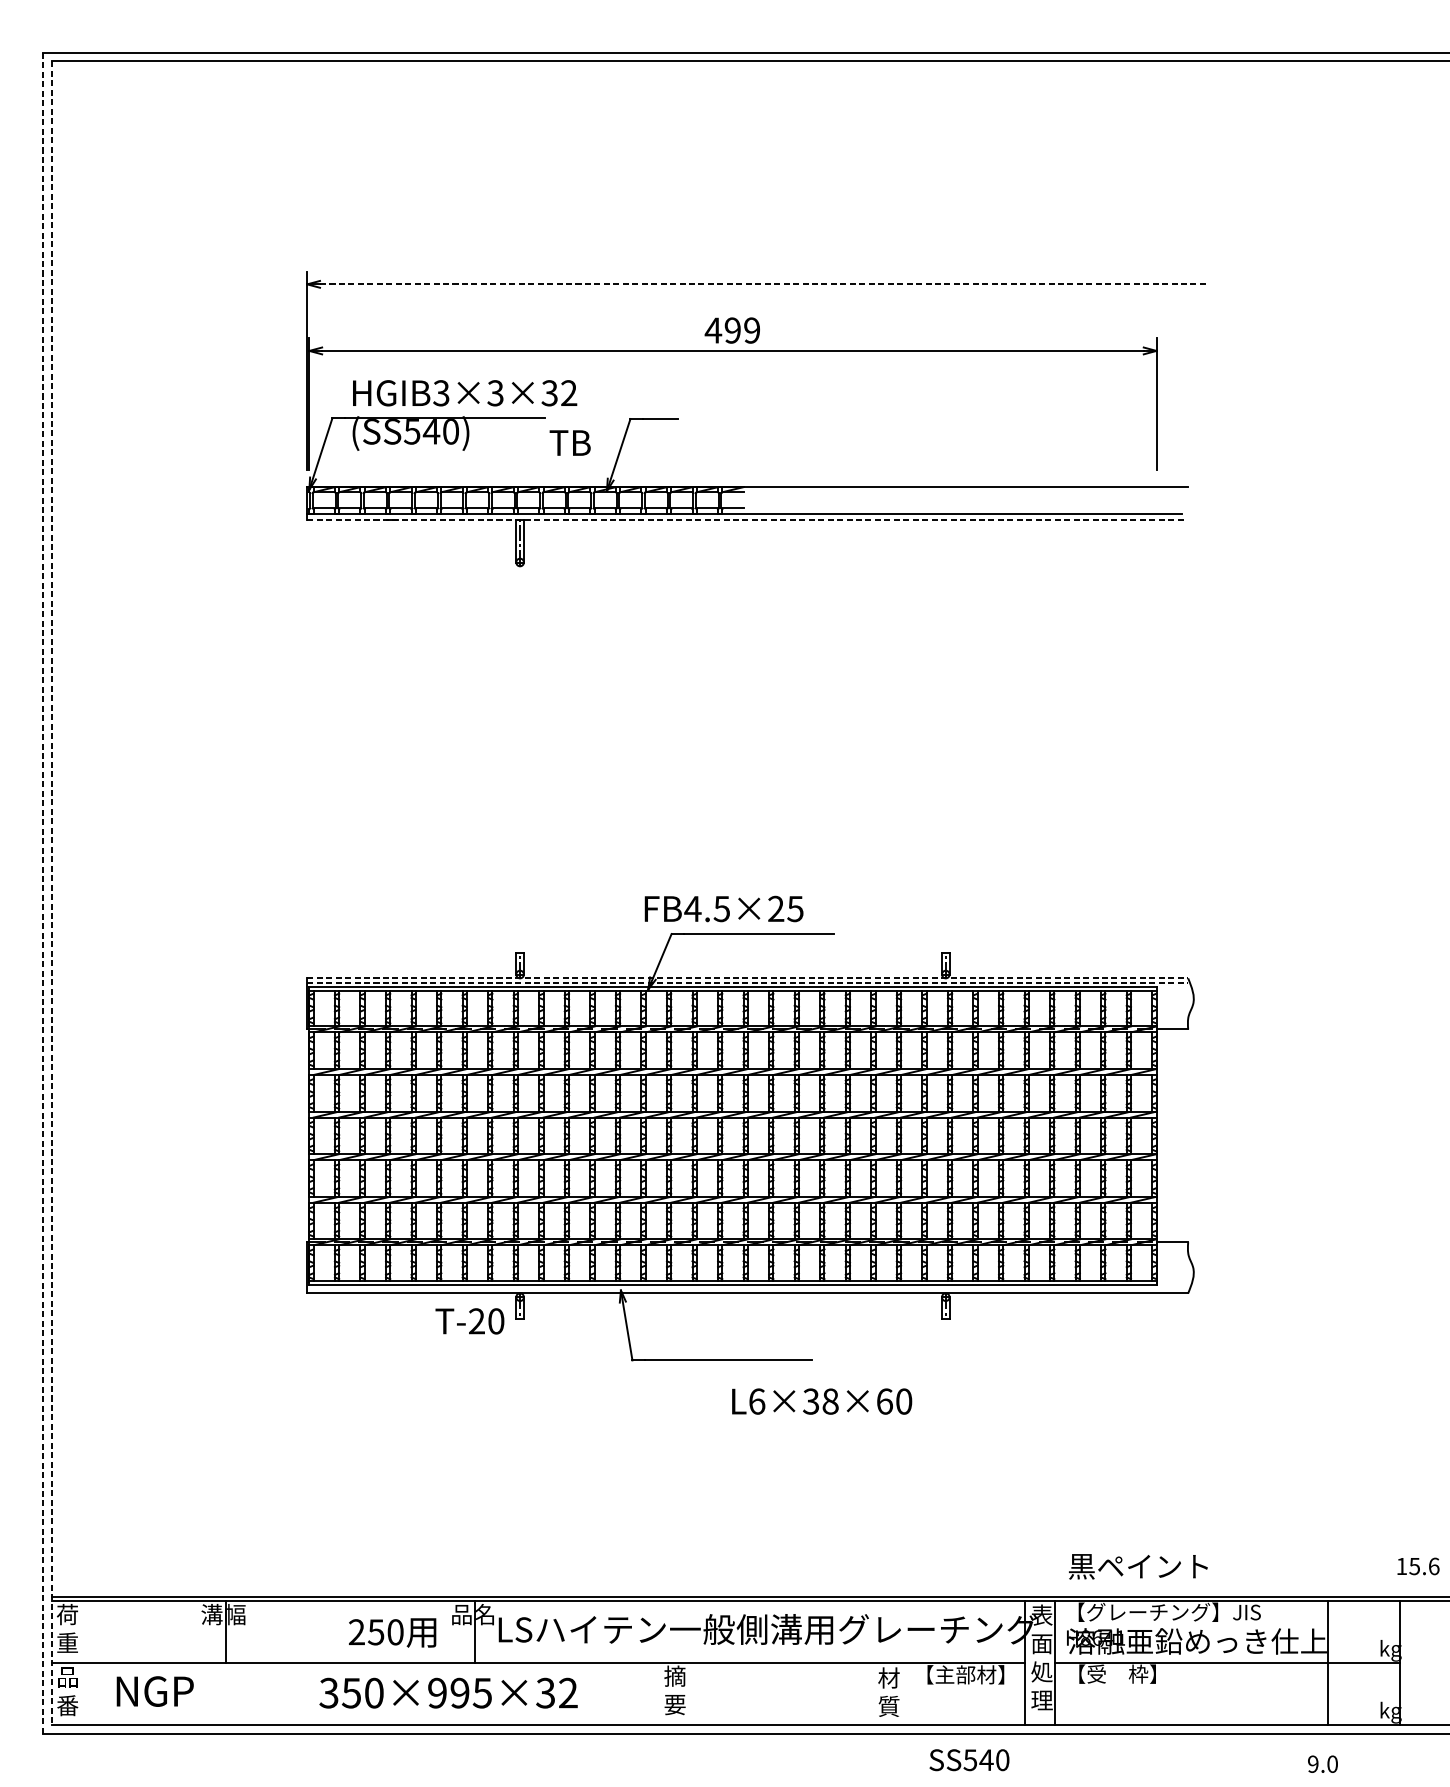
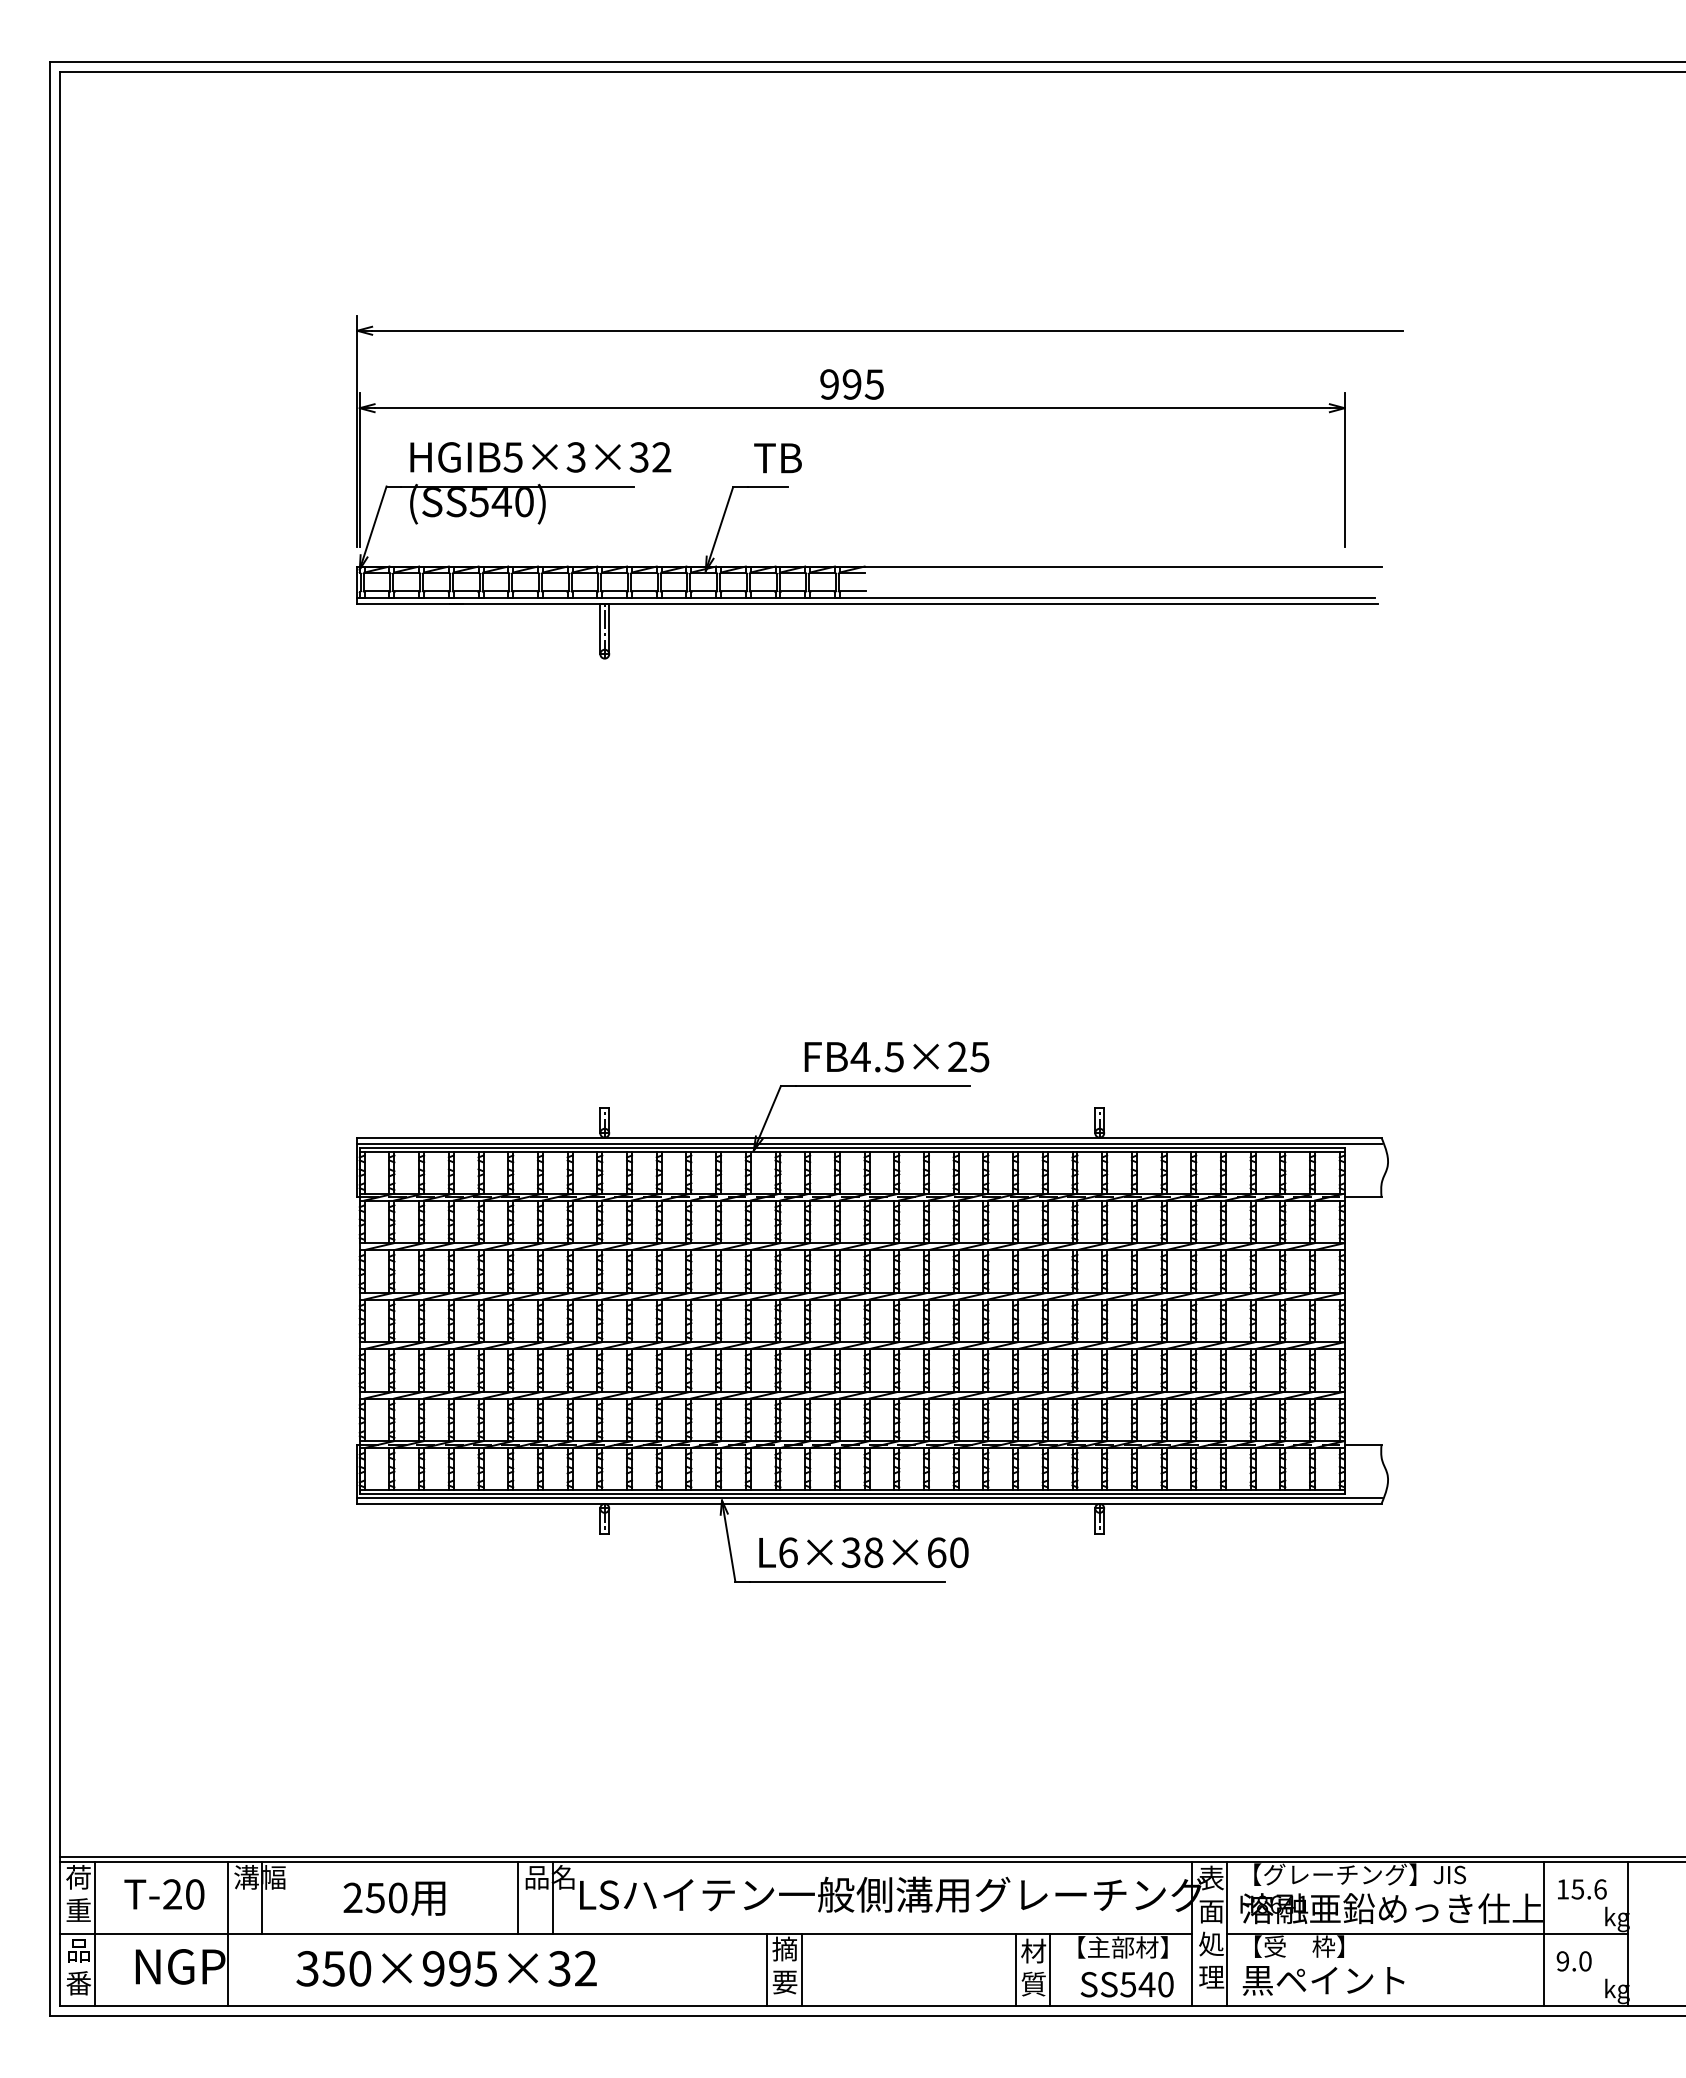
line: (764, 284) -> (888, 330), dashed -> solid
text: (732, 330) -> (851, 384), 499 -> 995
text: (441, 393) -> (513, 457), HGIB3×3×32 -> HGIB5×3×32
text: (569, 443) -> (777, 458), moved
line: (746, 519) -> (868, 604), dashed -> solid
line: (43, 893) -> (50, 1039), dashed -> solid
line: (51, 893) -> (60, 1039), dashed -> solid
text: (723, 908) -> (896, 1056), moved
line: (747, 978) -> (869, 1137), dashed -> solid
line: (747, 983) -> (869, 1143), dashed -> solid
line: (747, 1288) -> (869, 1498), added
text: (469, 1321) -> (164, 1894), moved
text: (821, 1401) -> (863, 1552), moved
text: (1138, 1566) -> (1323, 1980), moved
text: (1418, 1566) -> (1582, 1889), moved
line: (445, 1631) -> (518, 1897), added
text: (392, 1632) -> (394, 1898), moved
line: (81, 1662) -> (94, 1933), added
line: (195, 1662) -> (227, 1933), added
text: (448, 1692) -> (446, 1968), moved
line: (659, 1693) -> (766, 1969), added
line: (689, 1693) -> (801, 1969), added
line: (873, 1693) -> (1015, 1969), added
line: (903, 1693) -> (1050, 1969), added
text: (968, 1760) -> (1126, 1984), moved
text: (1322, 1764) -> (1573, 1961), moved

